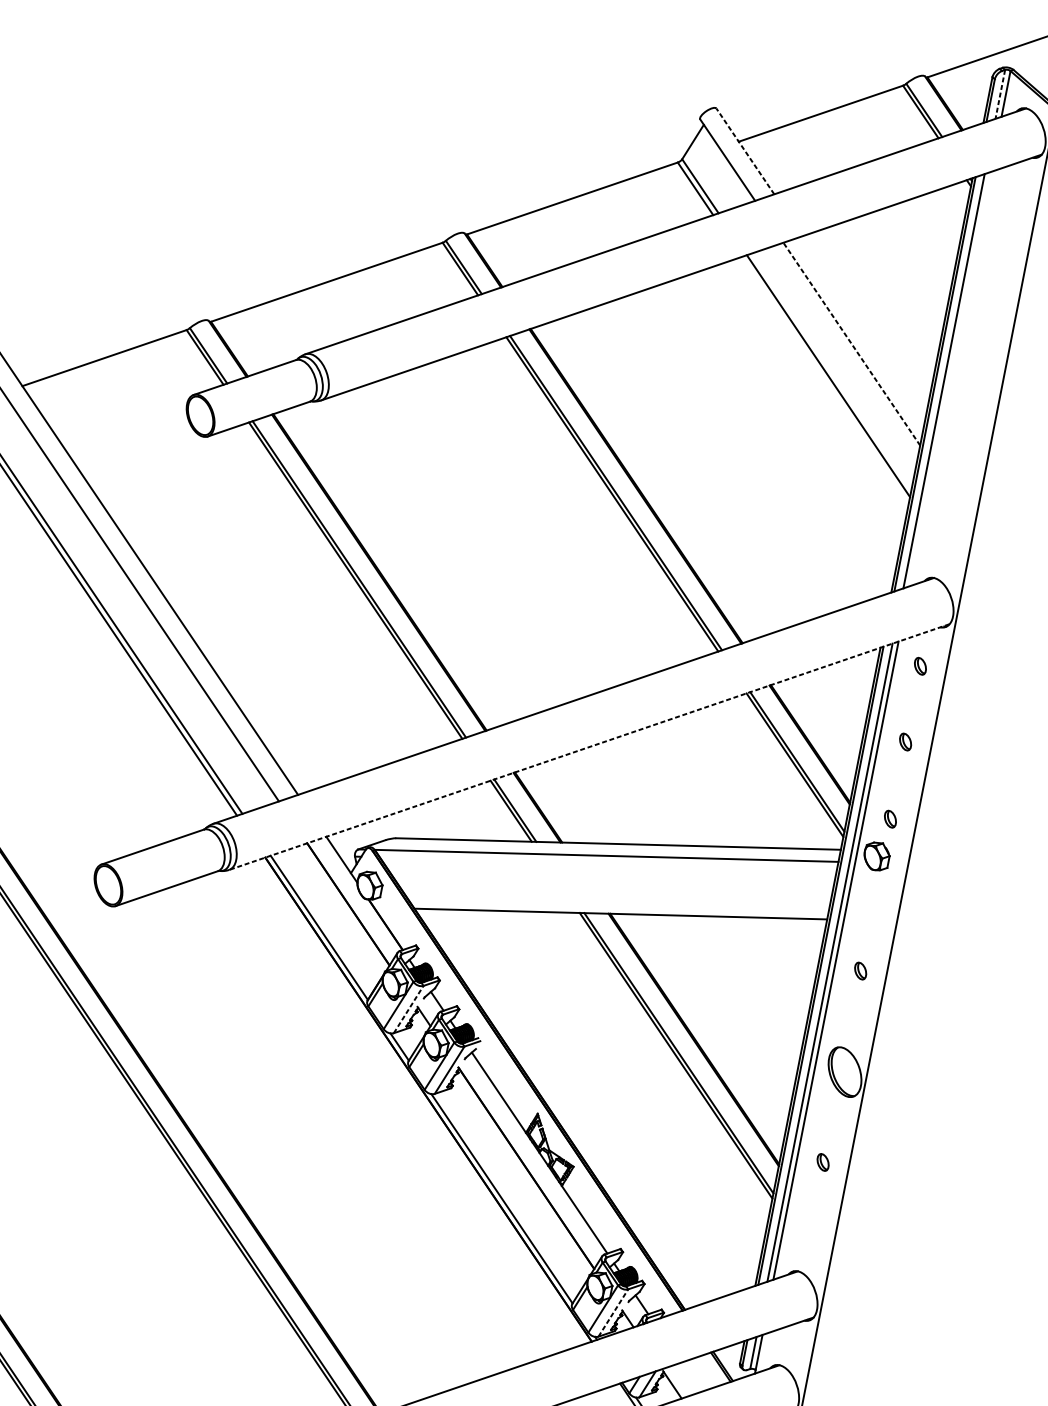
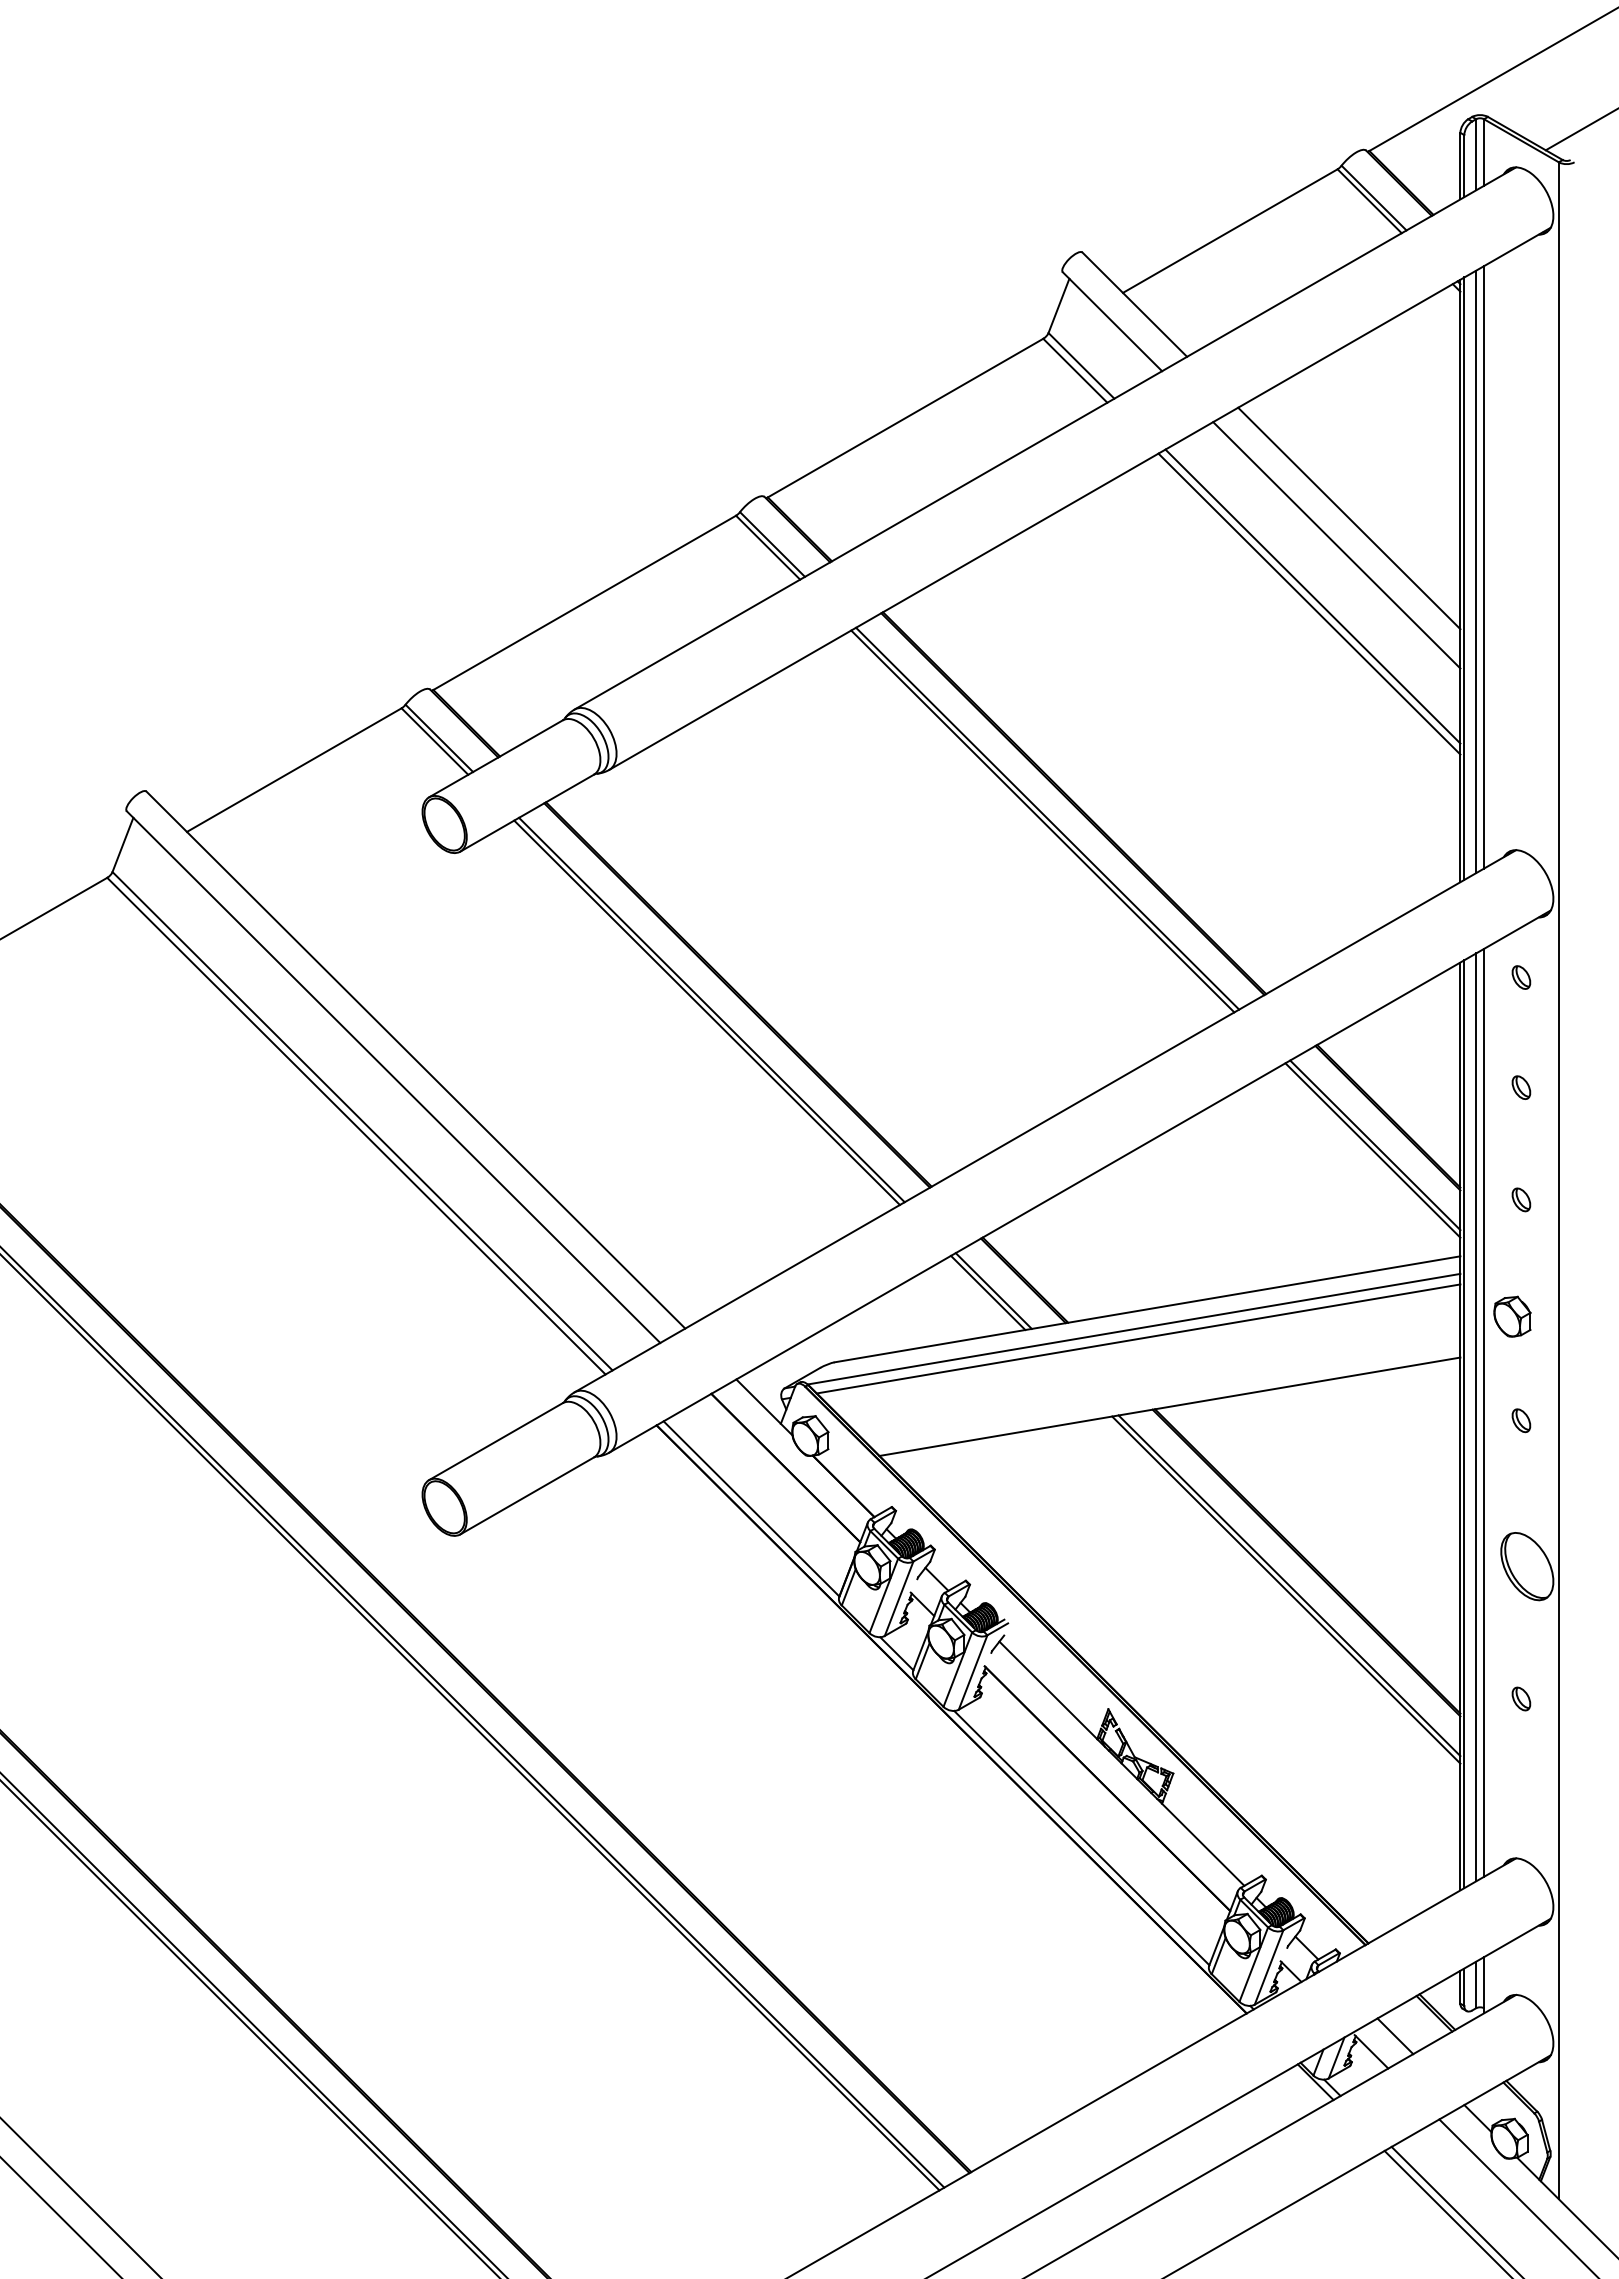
line: (1000, 94) -> (1476, 154), dashed -> solid
line: (745, 151) -> (1134, 304), dashed -> solid
line: (864, 327) -> (1349, 518), added
line: (851, 344) -> (1336, 545), dashed -> solid
line: (950, 379) -> (1484, 567), added
line: (825, 380) -> (1309, 603), added
line: (589, 746) -> (1079, 1181), dashed -> solid
part: (876, 856) -> (1512, 1316), moved
line: (608, 862) -> (1138, 1338), added
line: (408, 1009) -> (899, 1598), dashed -> solid
line: (613, 1313) -> (1269, 1967), dashed -> solid
line: (690, 1377) -> (1395, 2036), added

